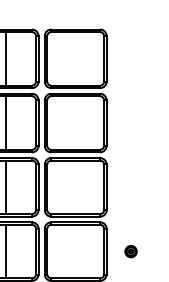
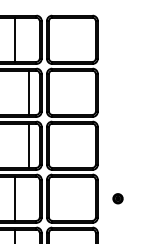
line: (6, 122) -> (29, 92), moved
line: (6, 187) -> (29, 145), moved

